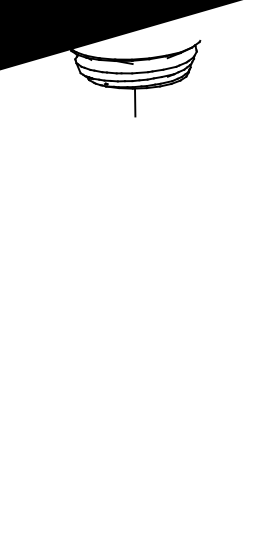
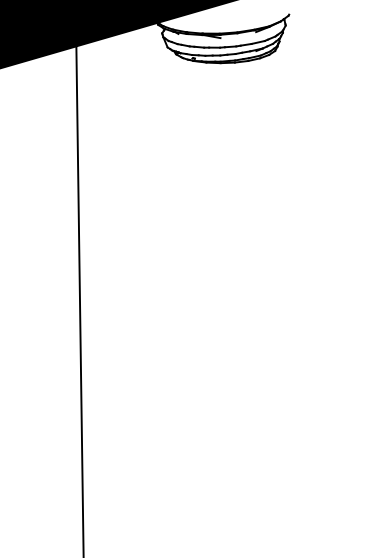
line: (134, 102) -> (222, 77), removed

